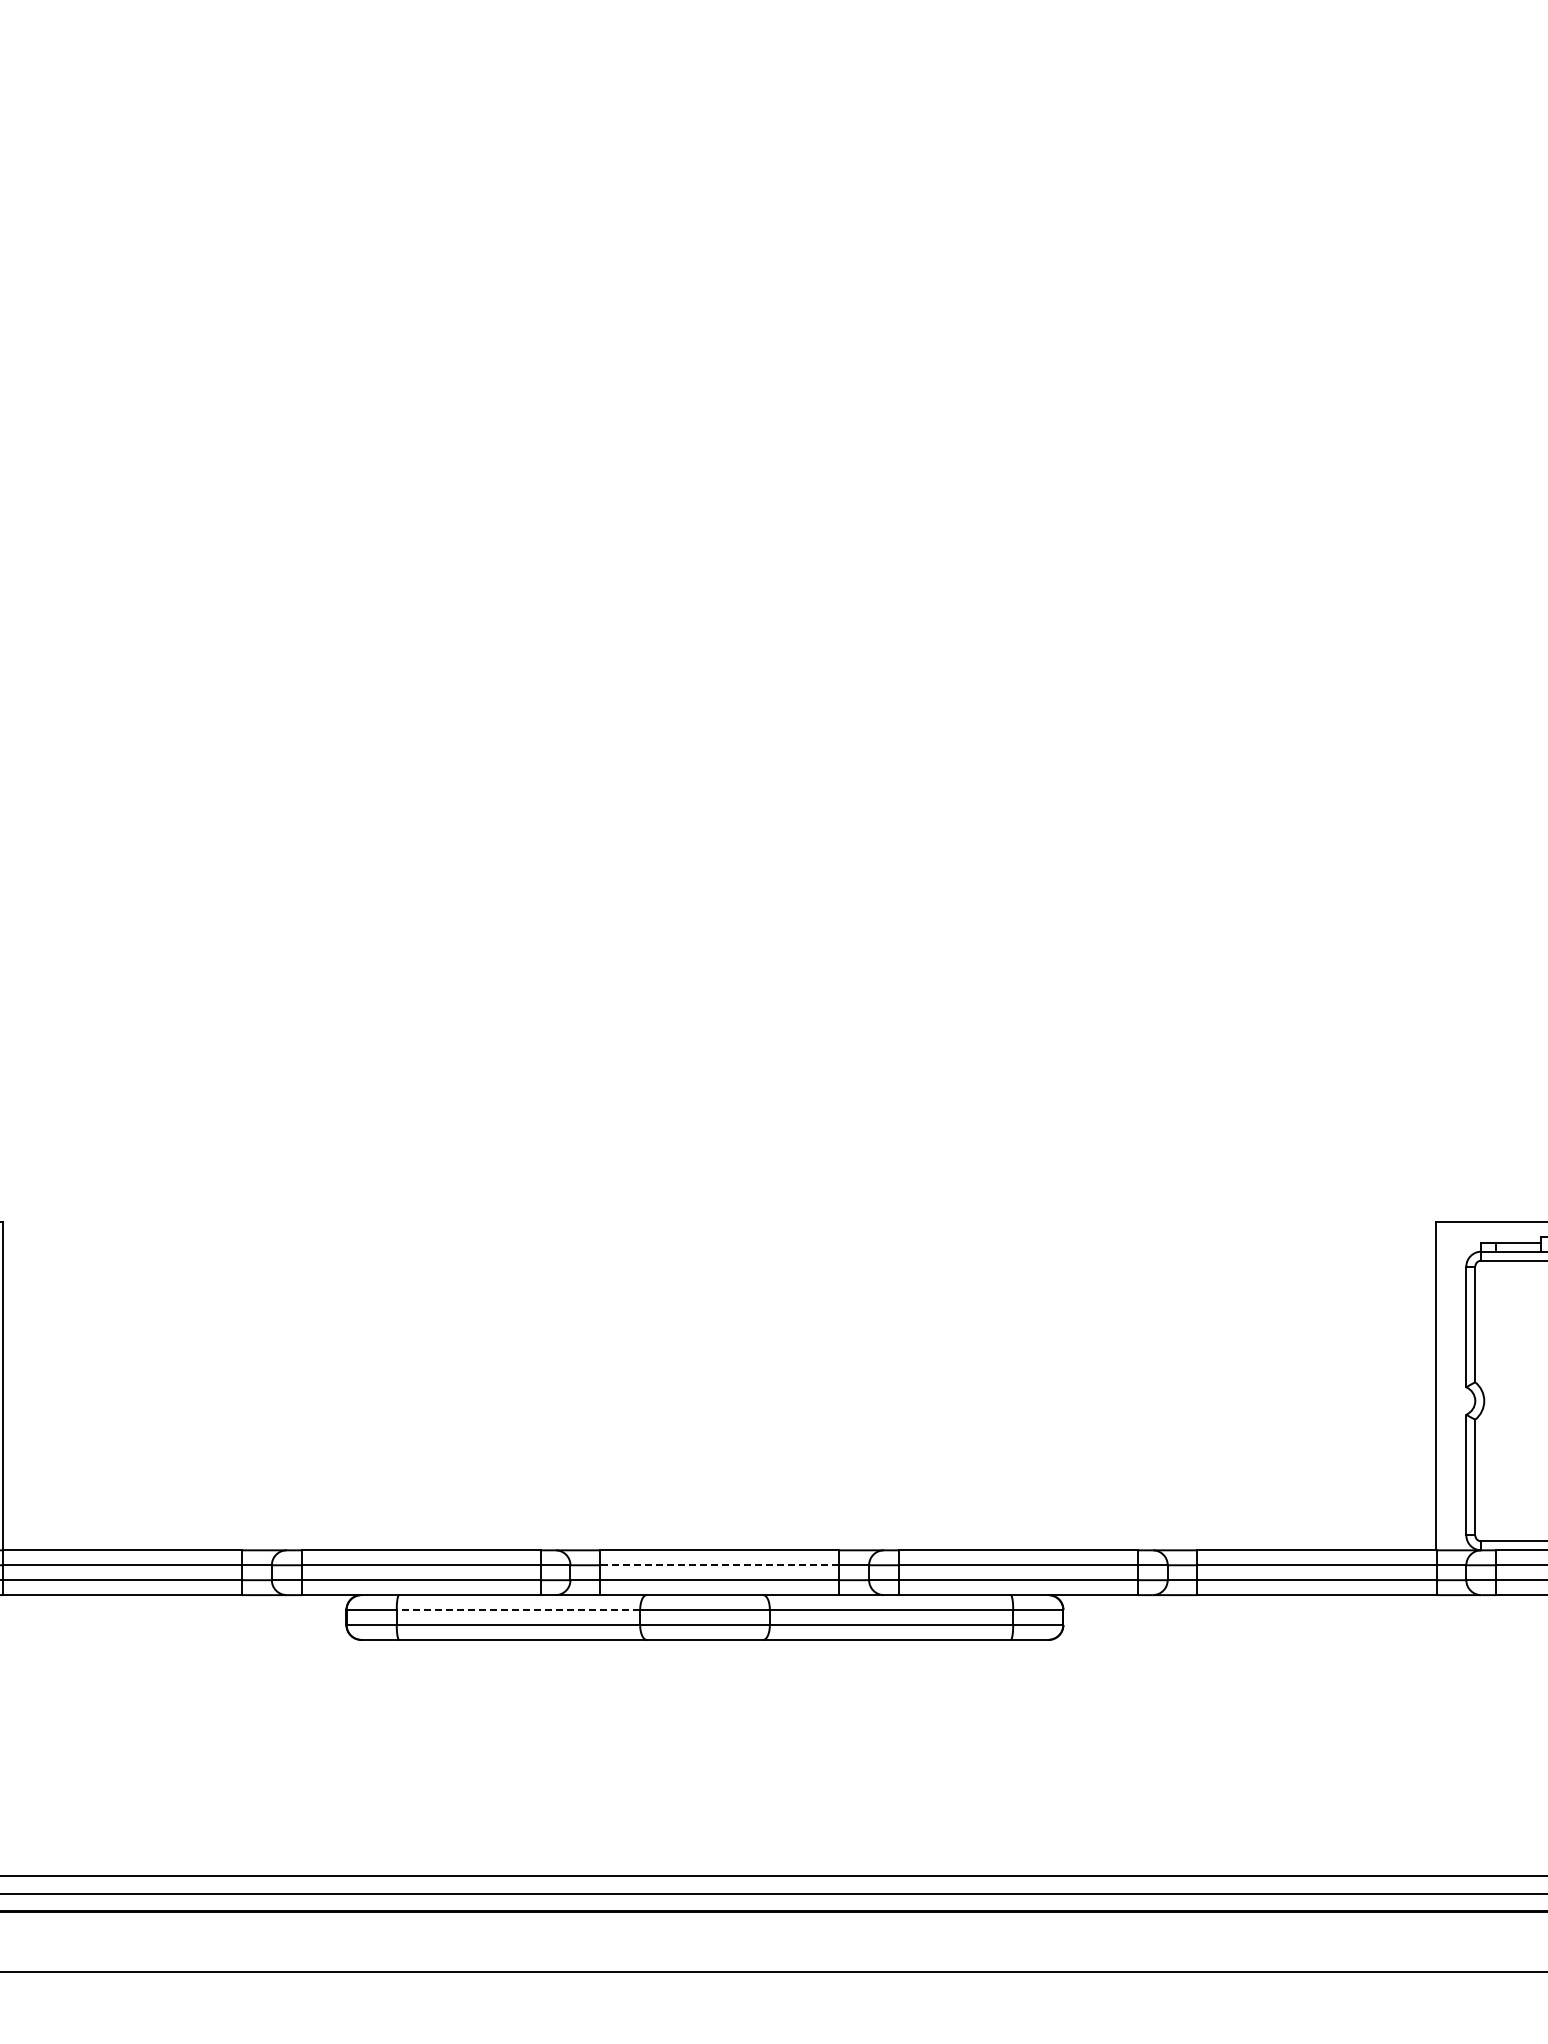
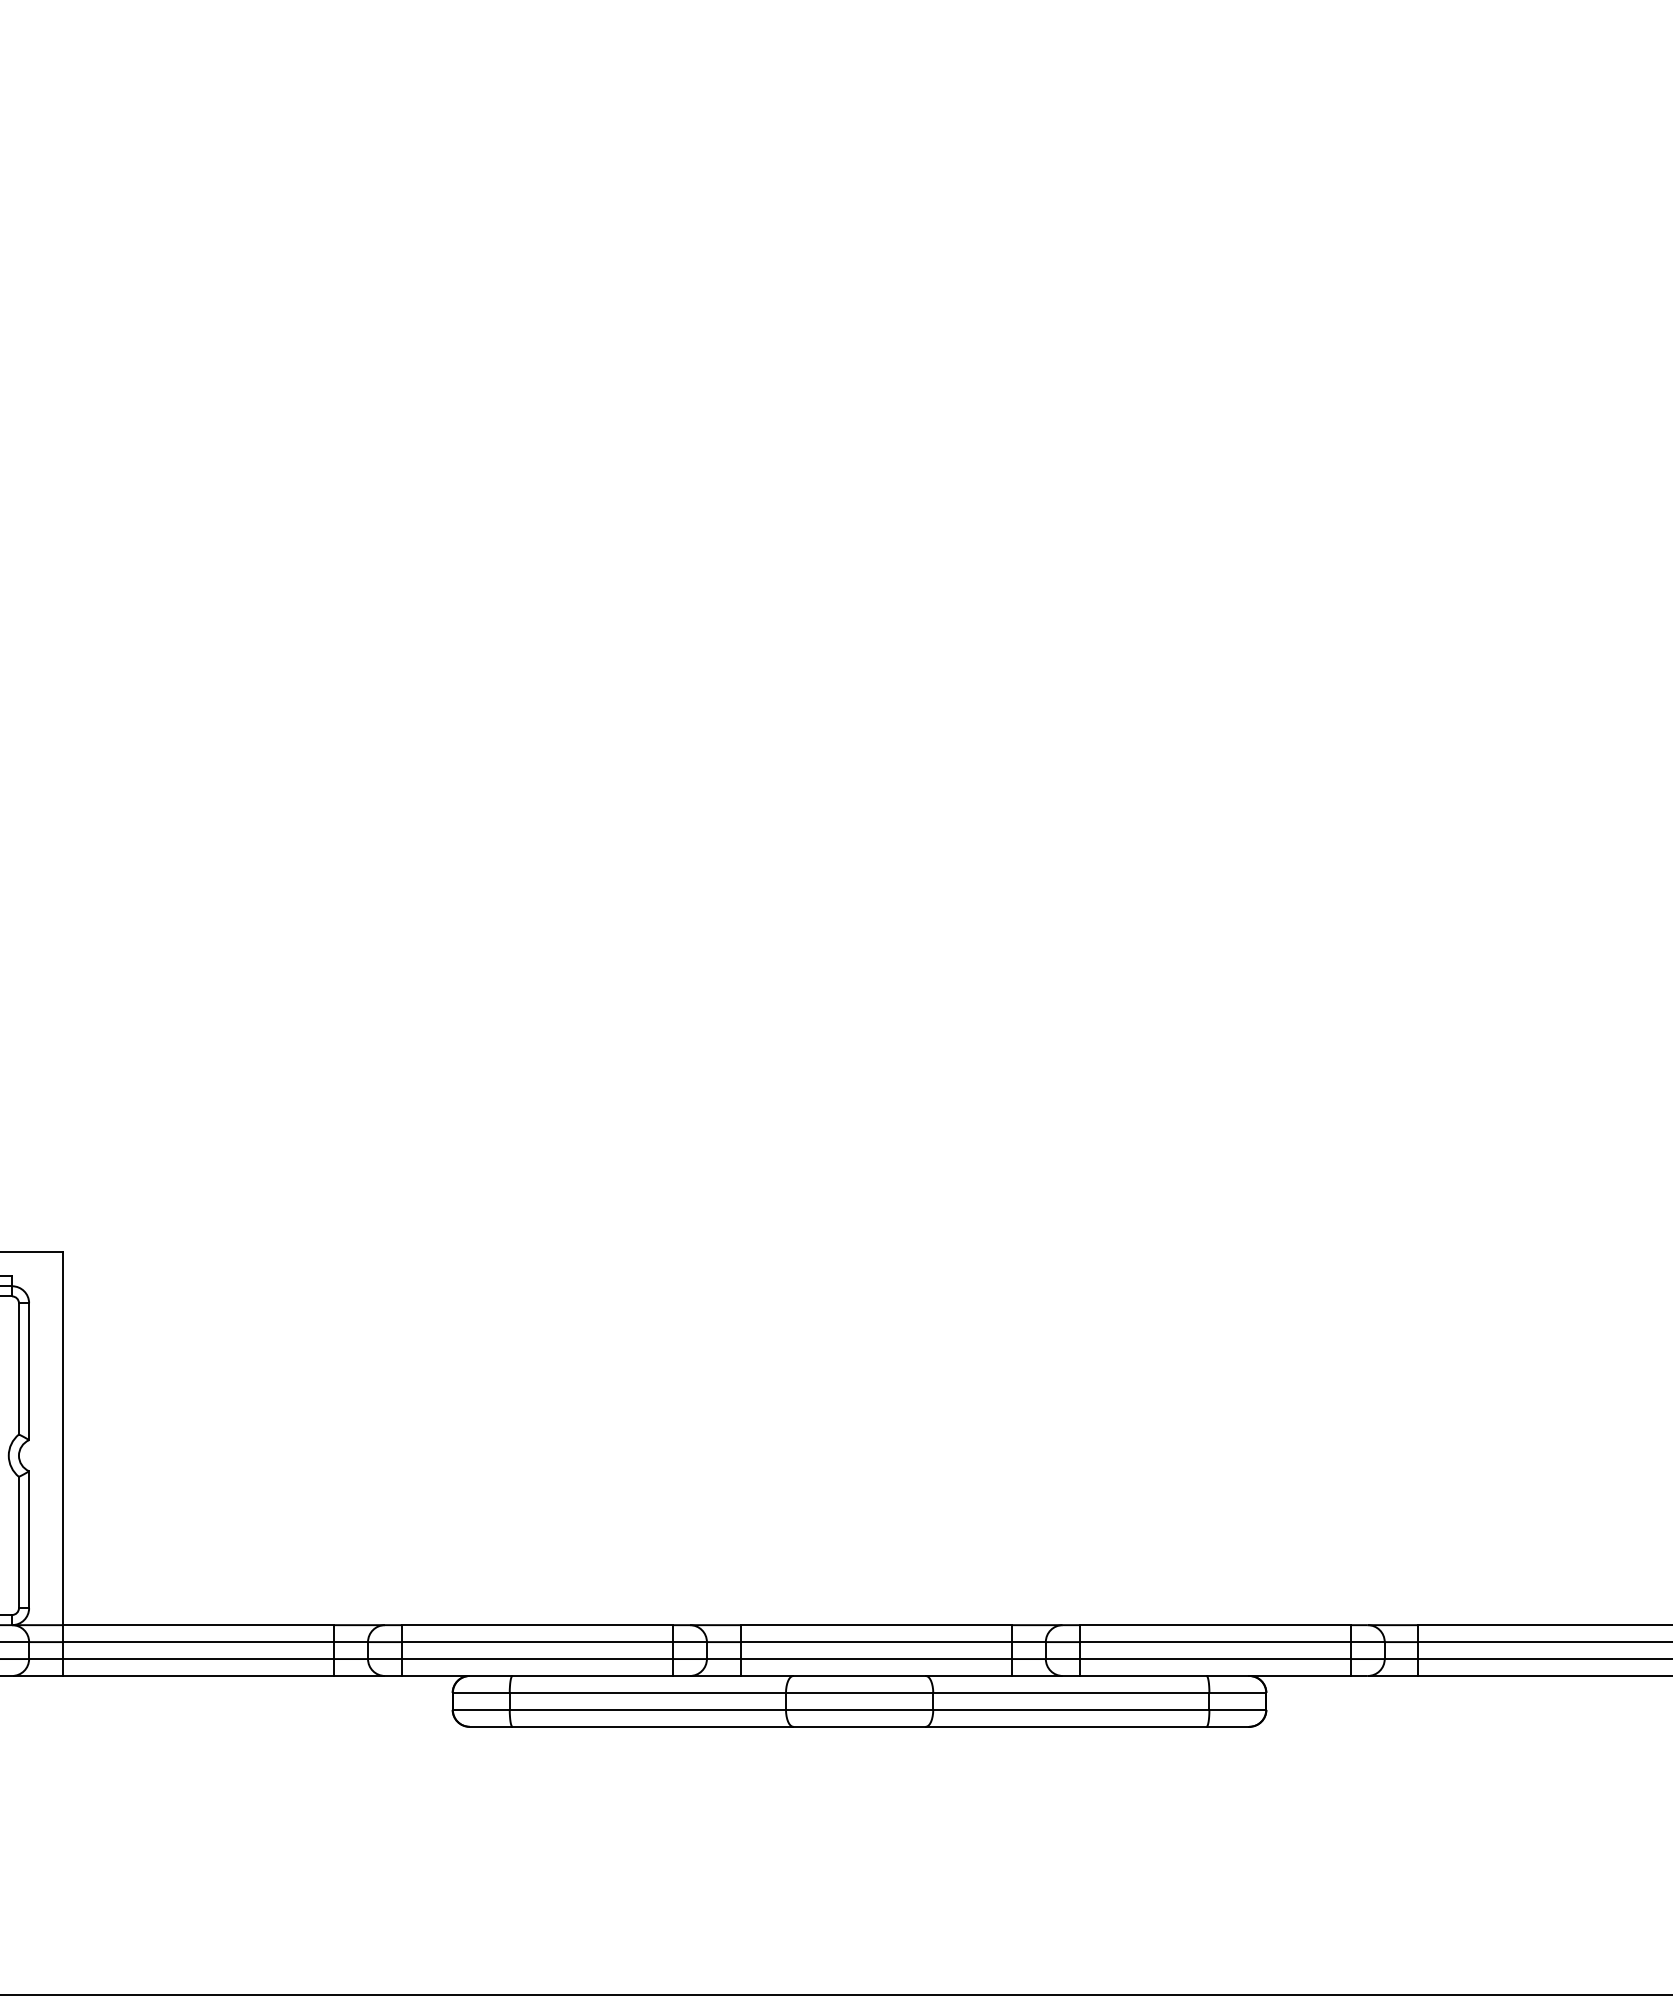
line: (719, 1565) -> (876, 1642), dashed -> solid
line: (518, 1610) -> (647, 1693), dashed -> solid

